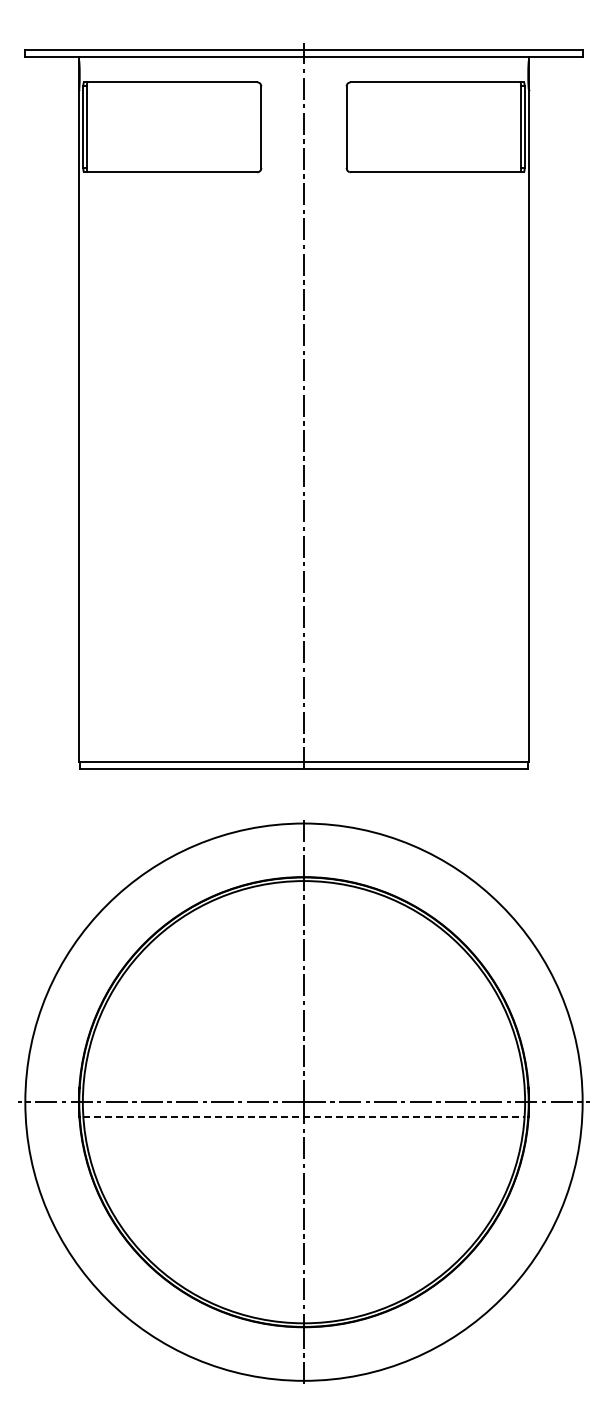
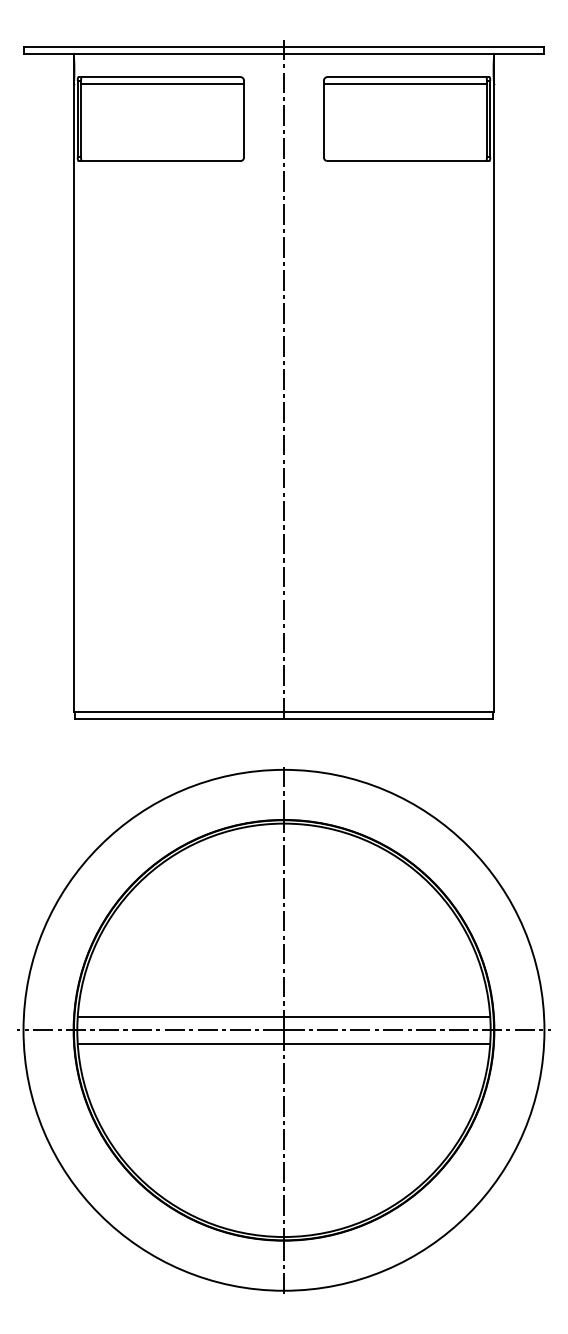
line: (173, 89) -> (162, 83), added
line: (433, 89) -> (405, 83), added
line: (303, 1087) -> (283, 1016), added
line: (304, 1116) -> (284, 1043), dashed -> solid

